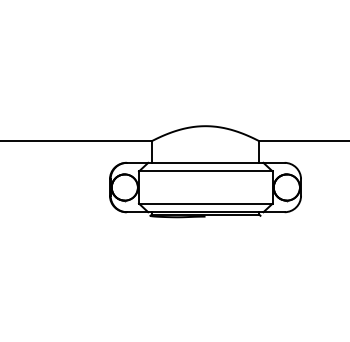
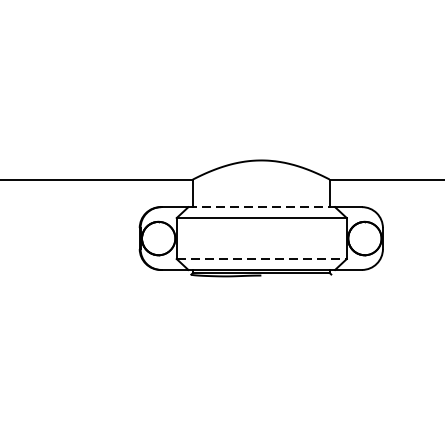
line: (205, 162) -> (261, 206), solid -> dashed
line: (205, 203) -> (261, 258), solid -> dashed

